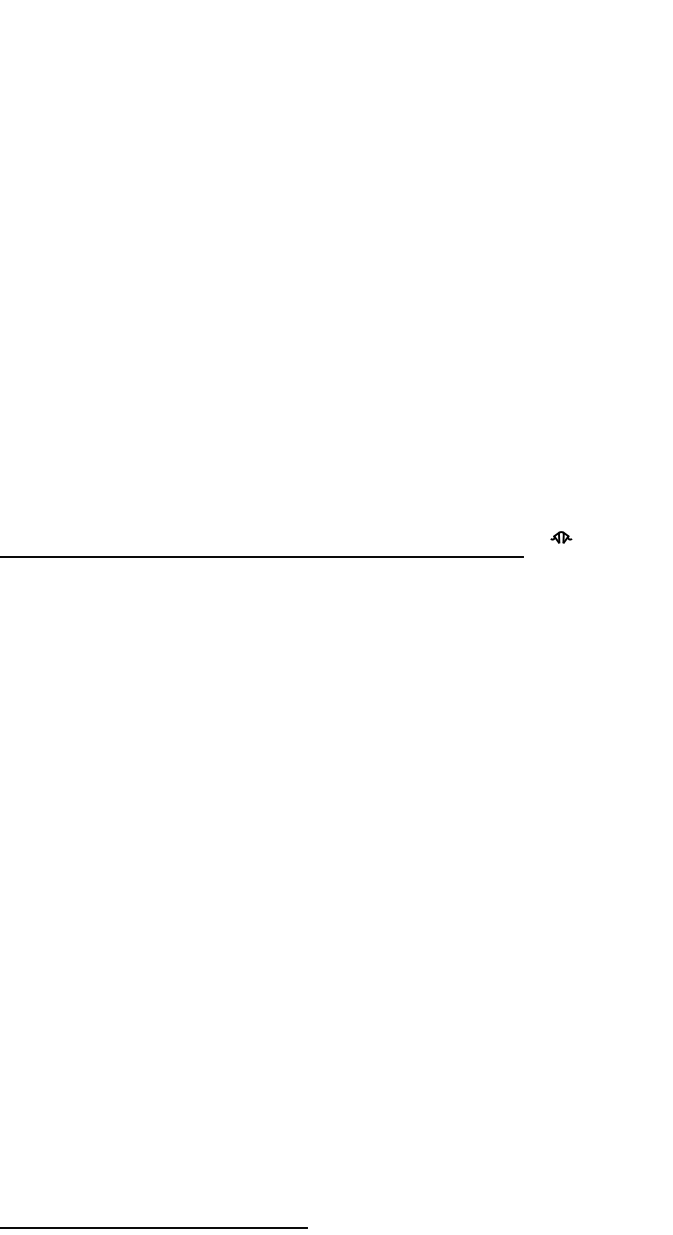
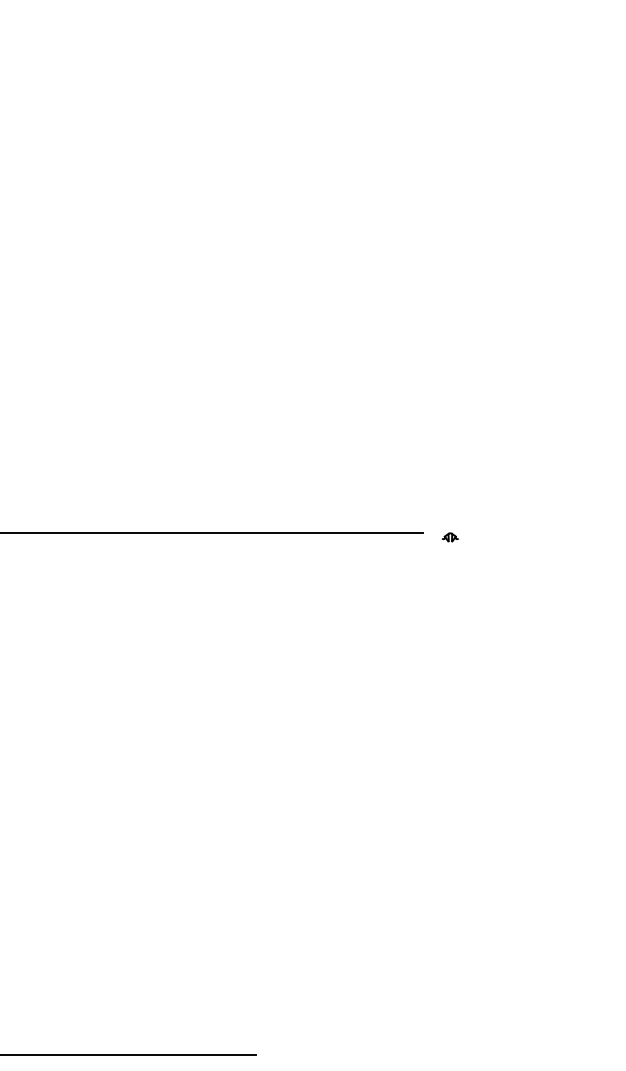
part: (560, 537) -> (449, 537), moved

